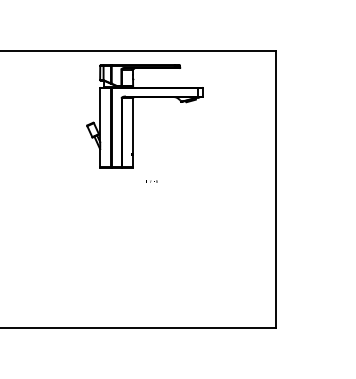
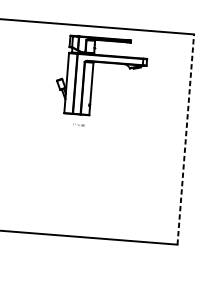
part: (133, 116) -> (92, 76), moved
part: (151, 181) -> (78, 125), moved
line: (276, 189) -> (186, 139), solid -> dashed

